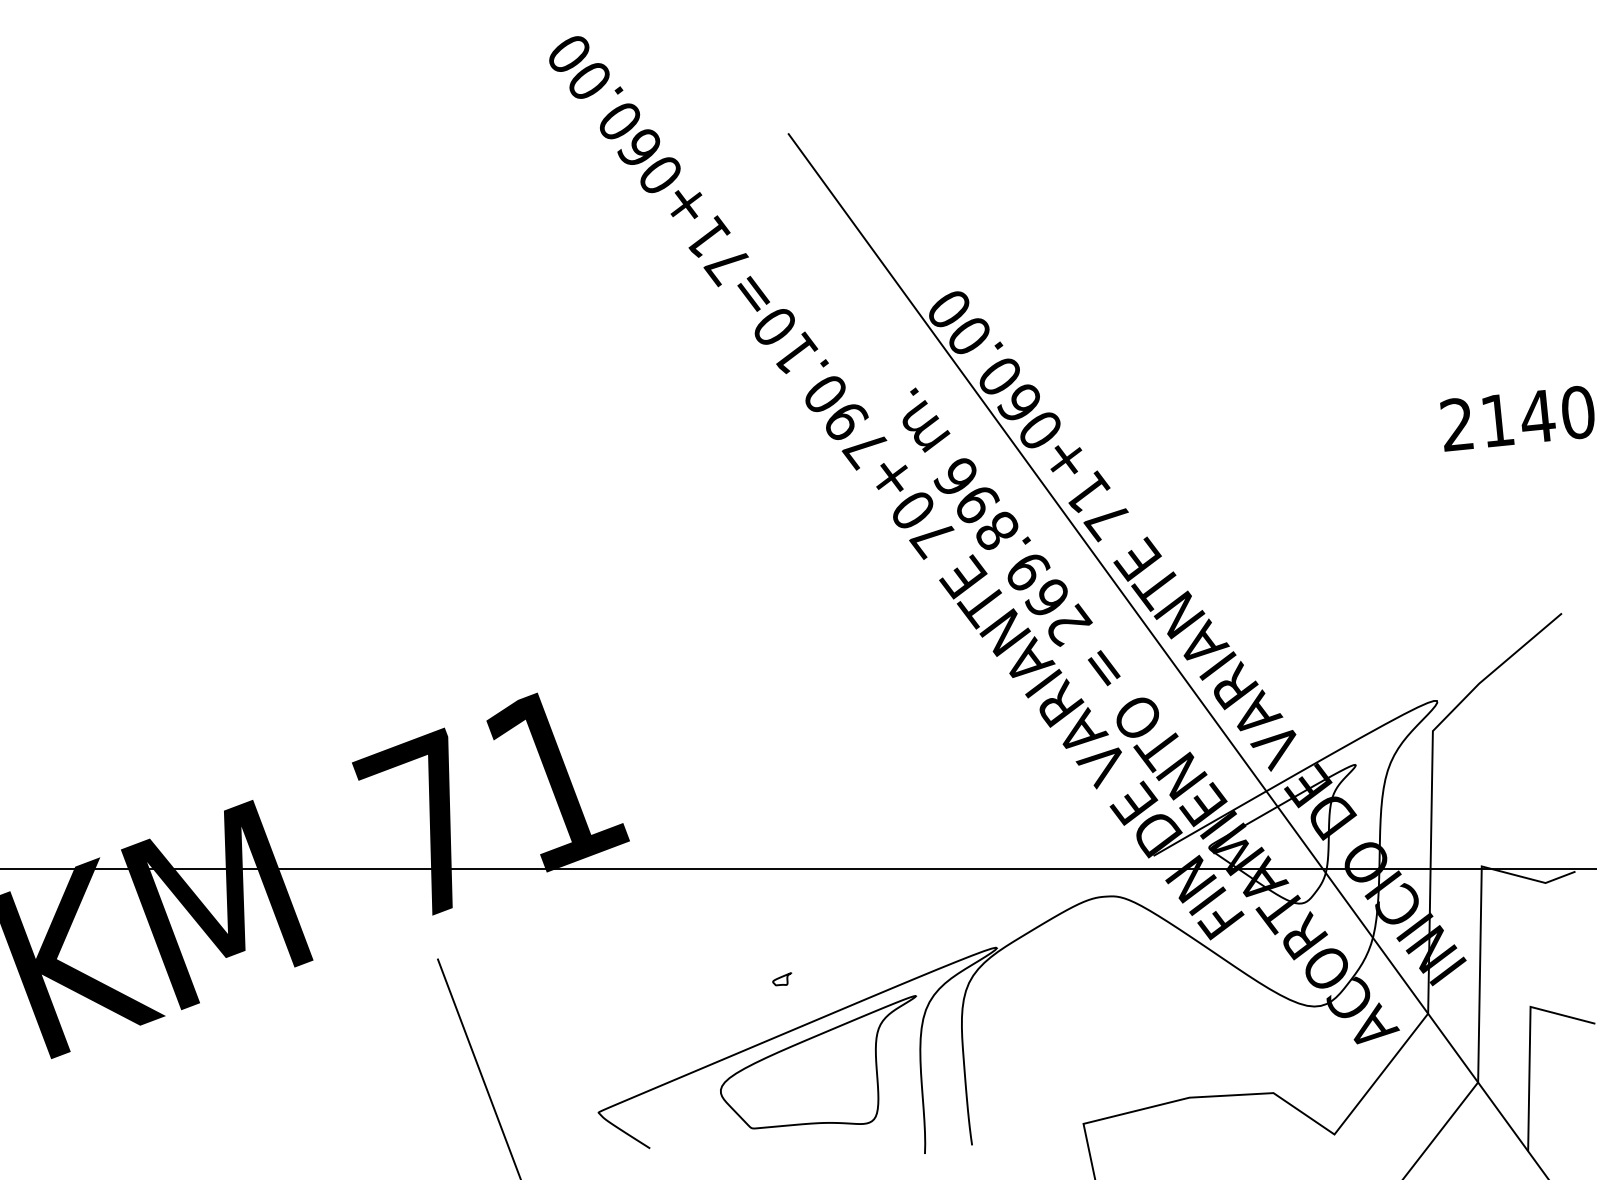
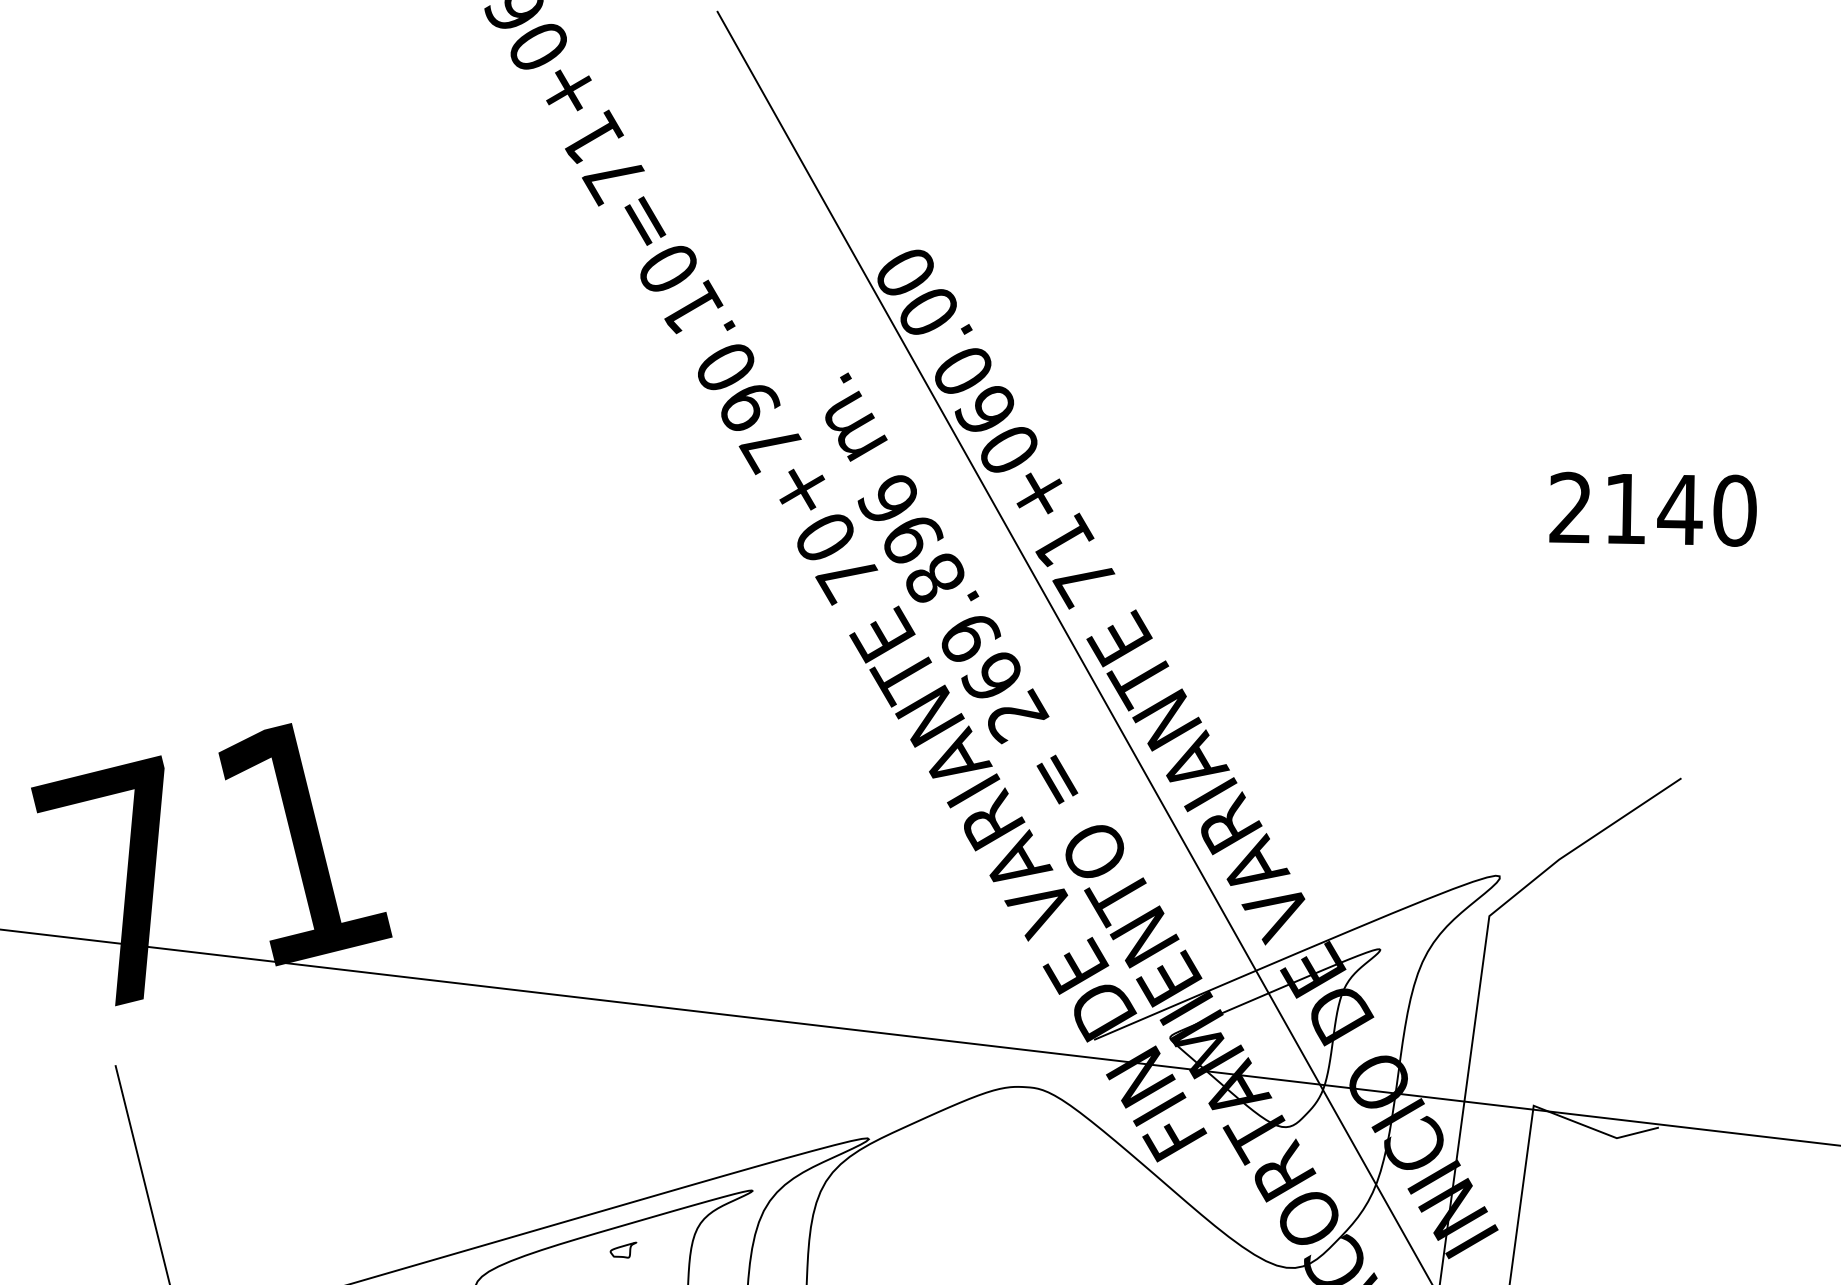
part: (782, 979) -> (623, 1249), moved

